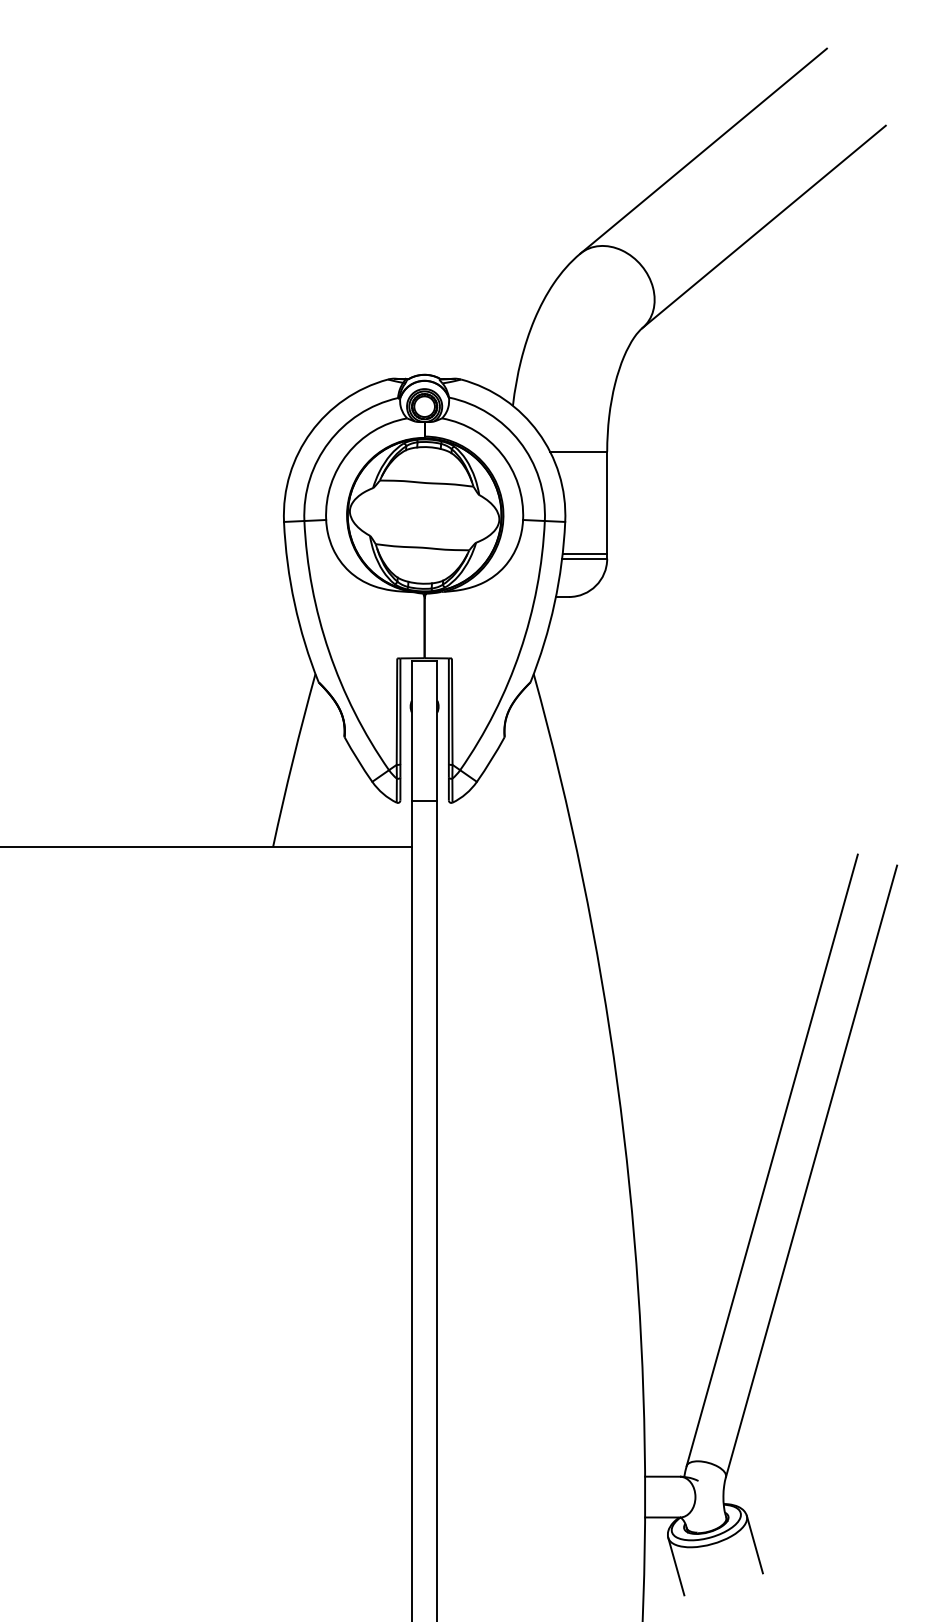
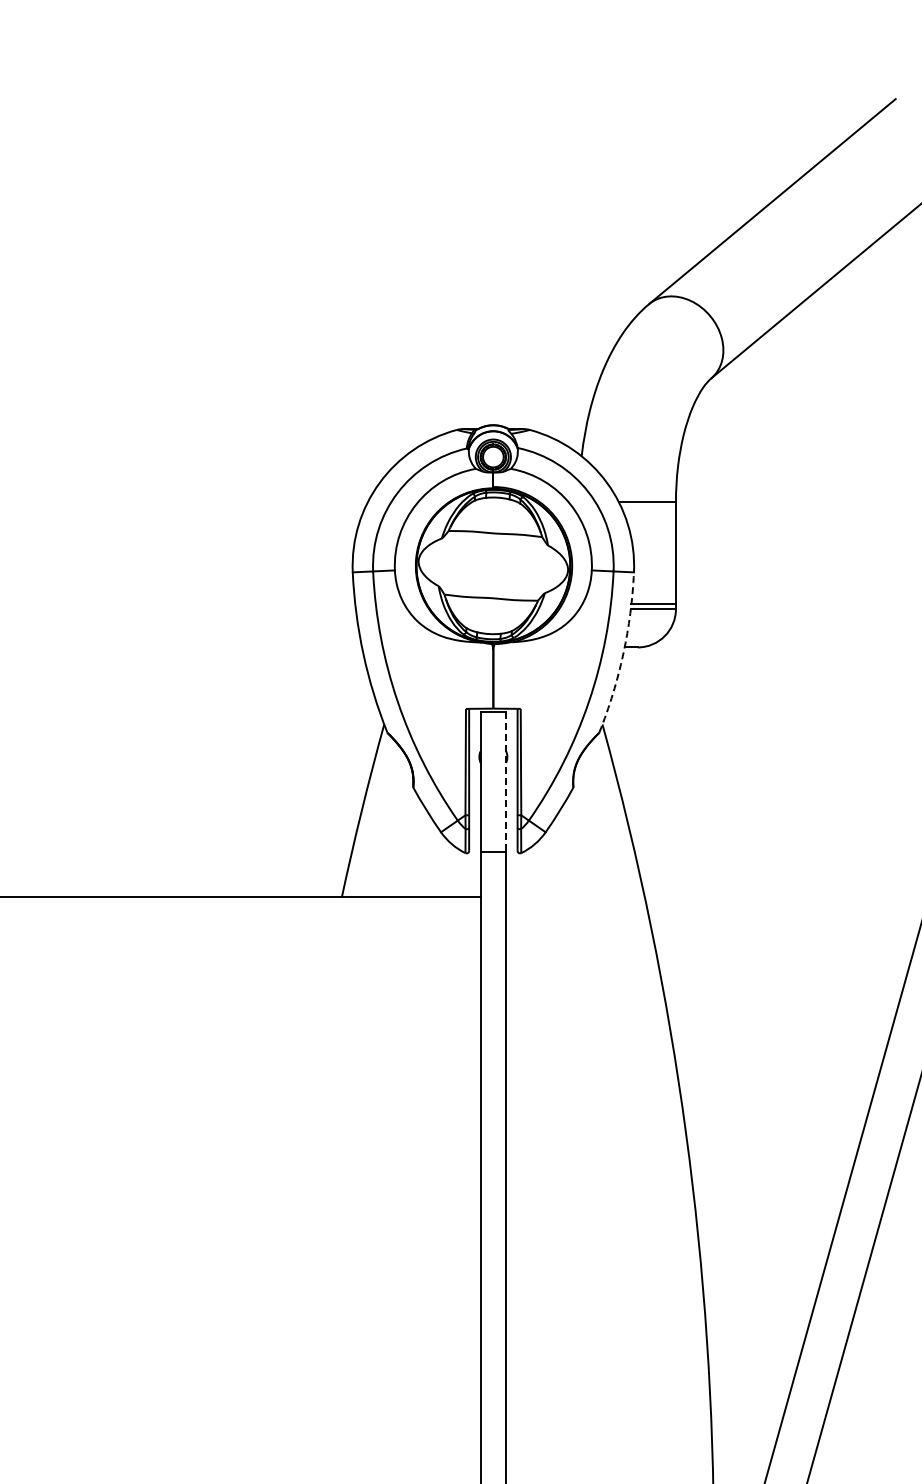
arc: (554, 603) -> (623, 653), solid -> dashed
line: (437, 731) -> (506, 781), solid -> dashed

